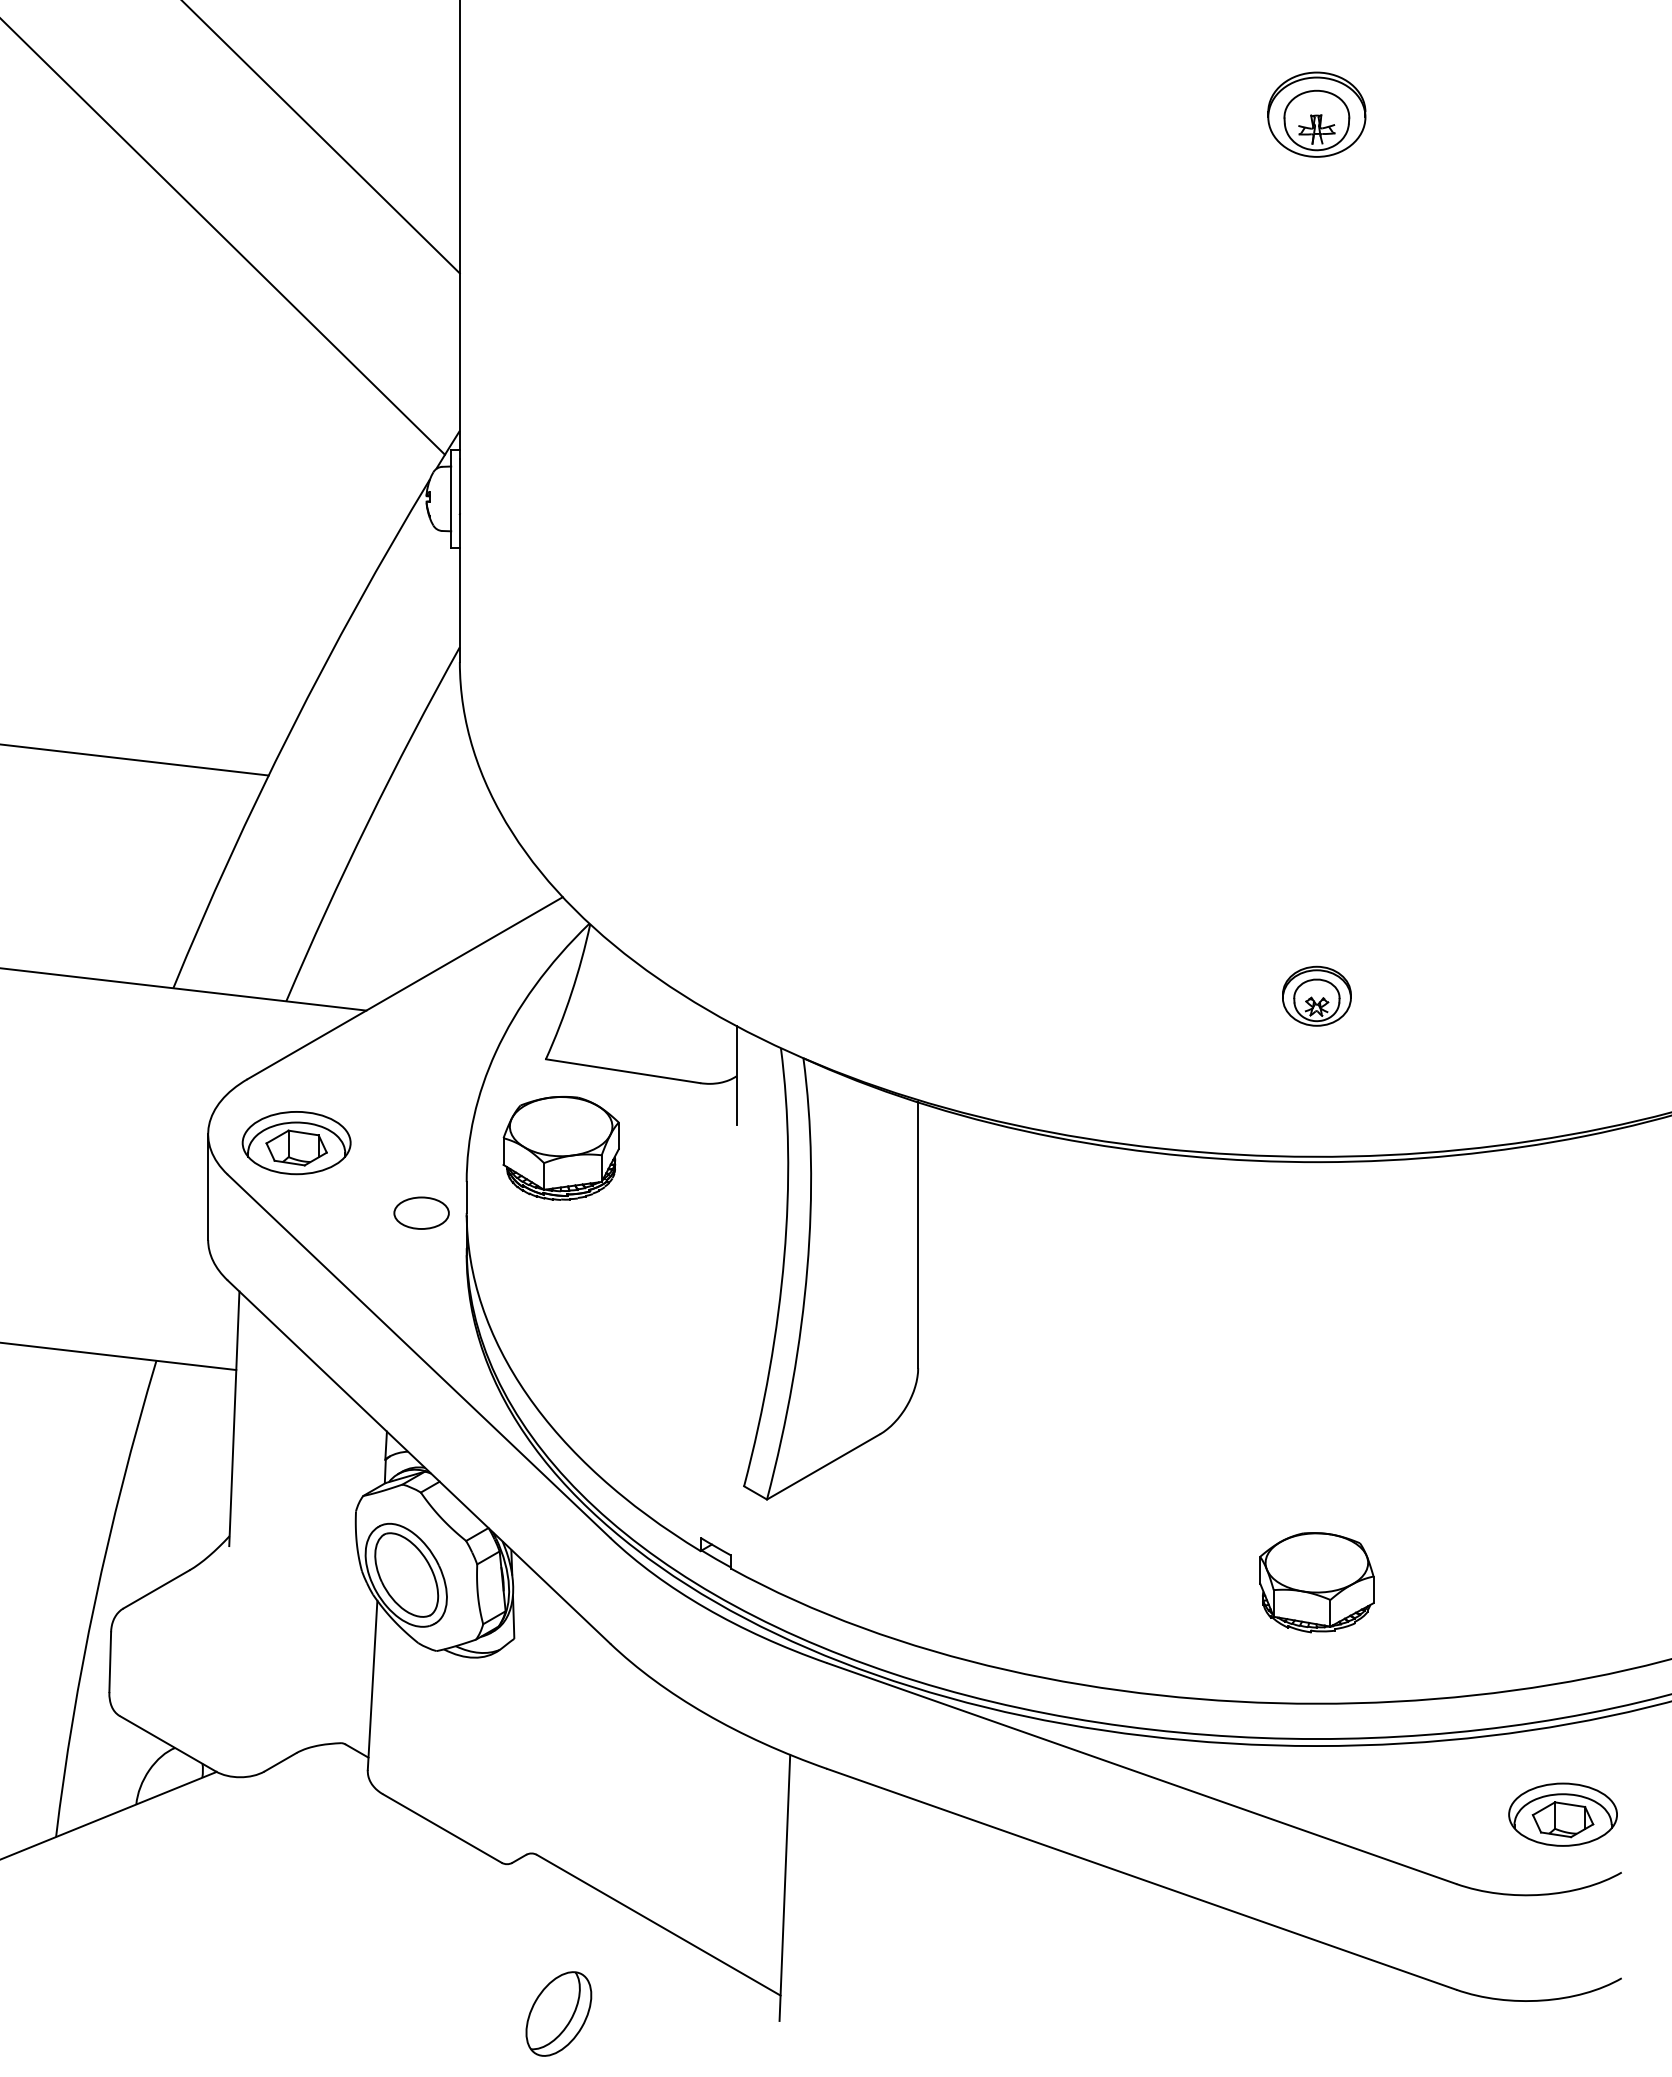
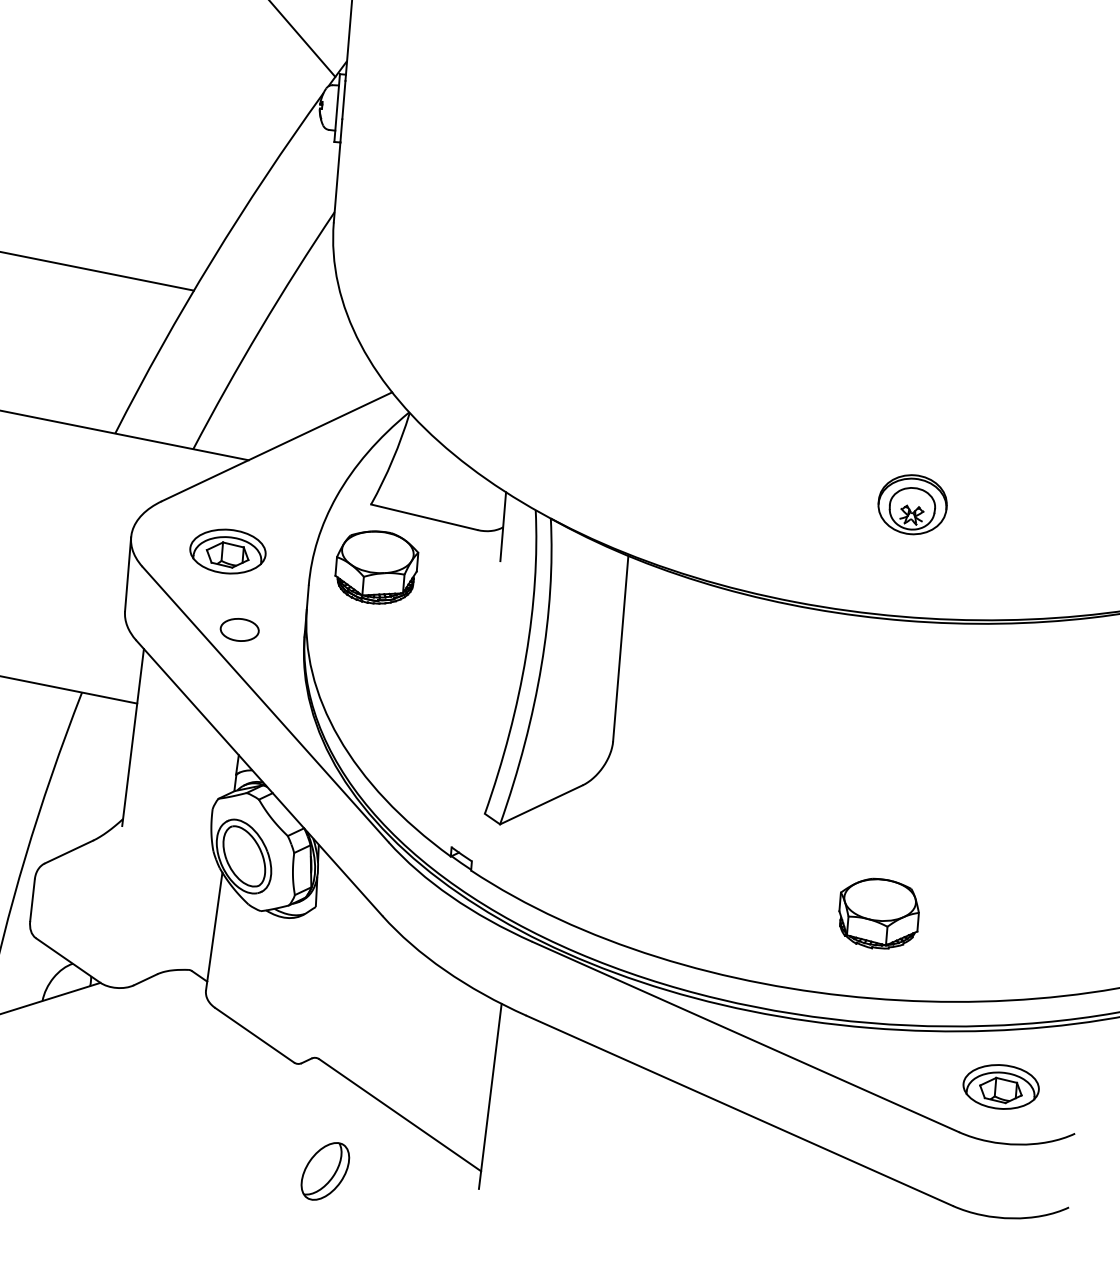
part: (1316, 996) -> (912, 504), size x1.43
part: (296, 1143) -> (227, 551), moved
part: (421, 1212) -> (239, 629), moved
part: (1562, 1814) -> (1000, 1086), moved

